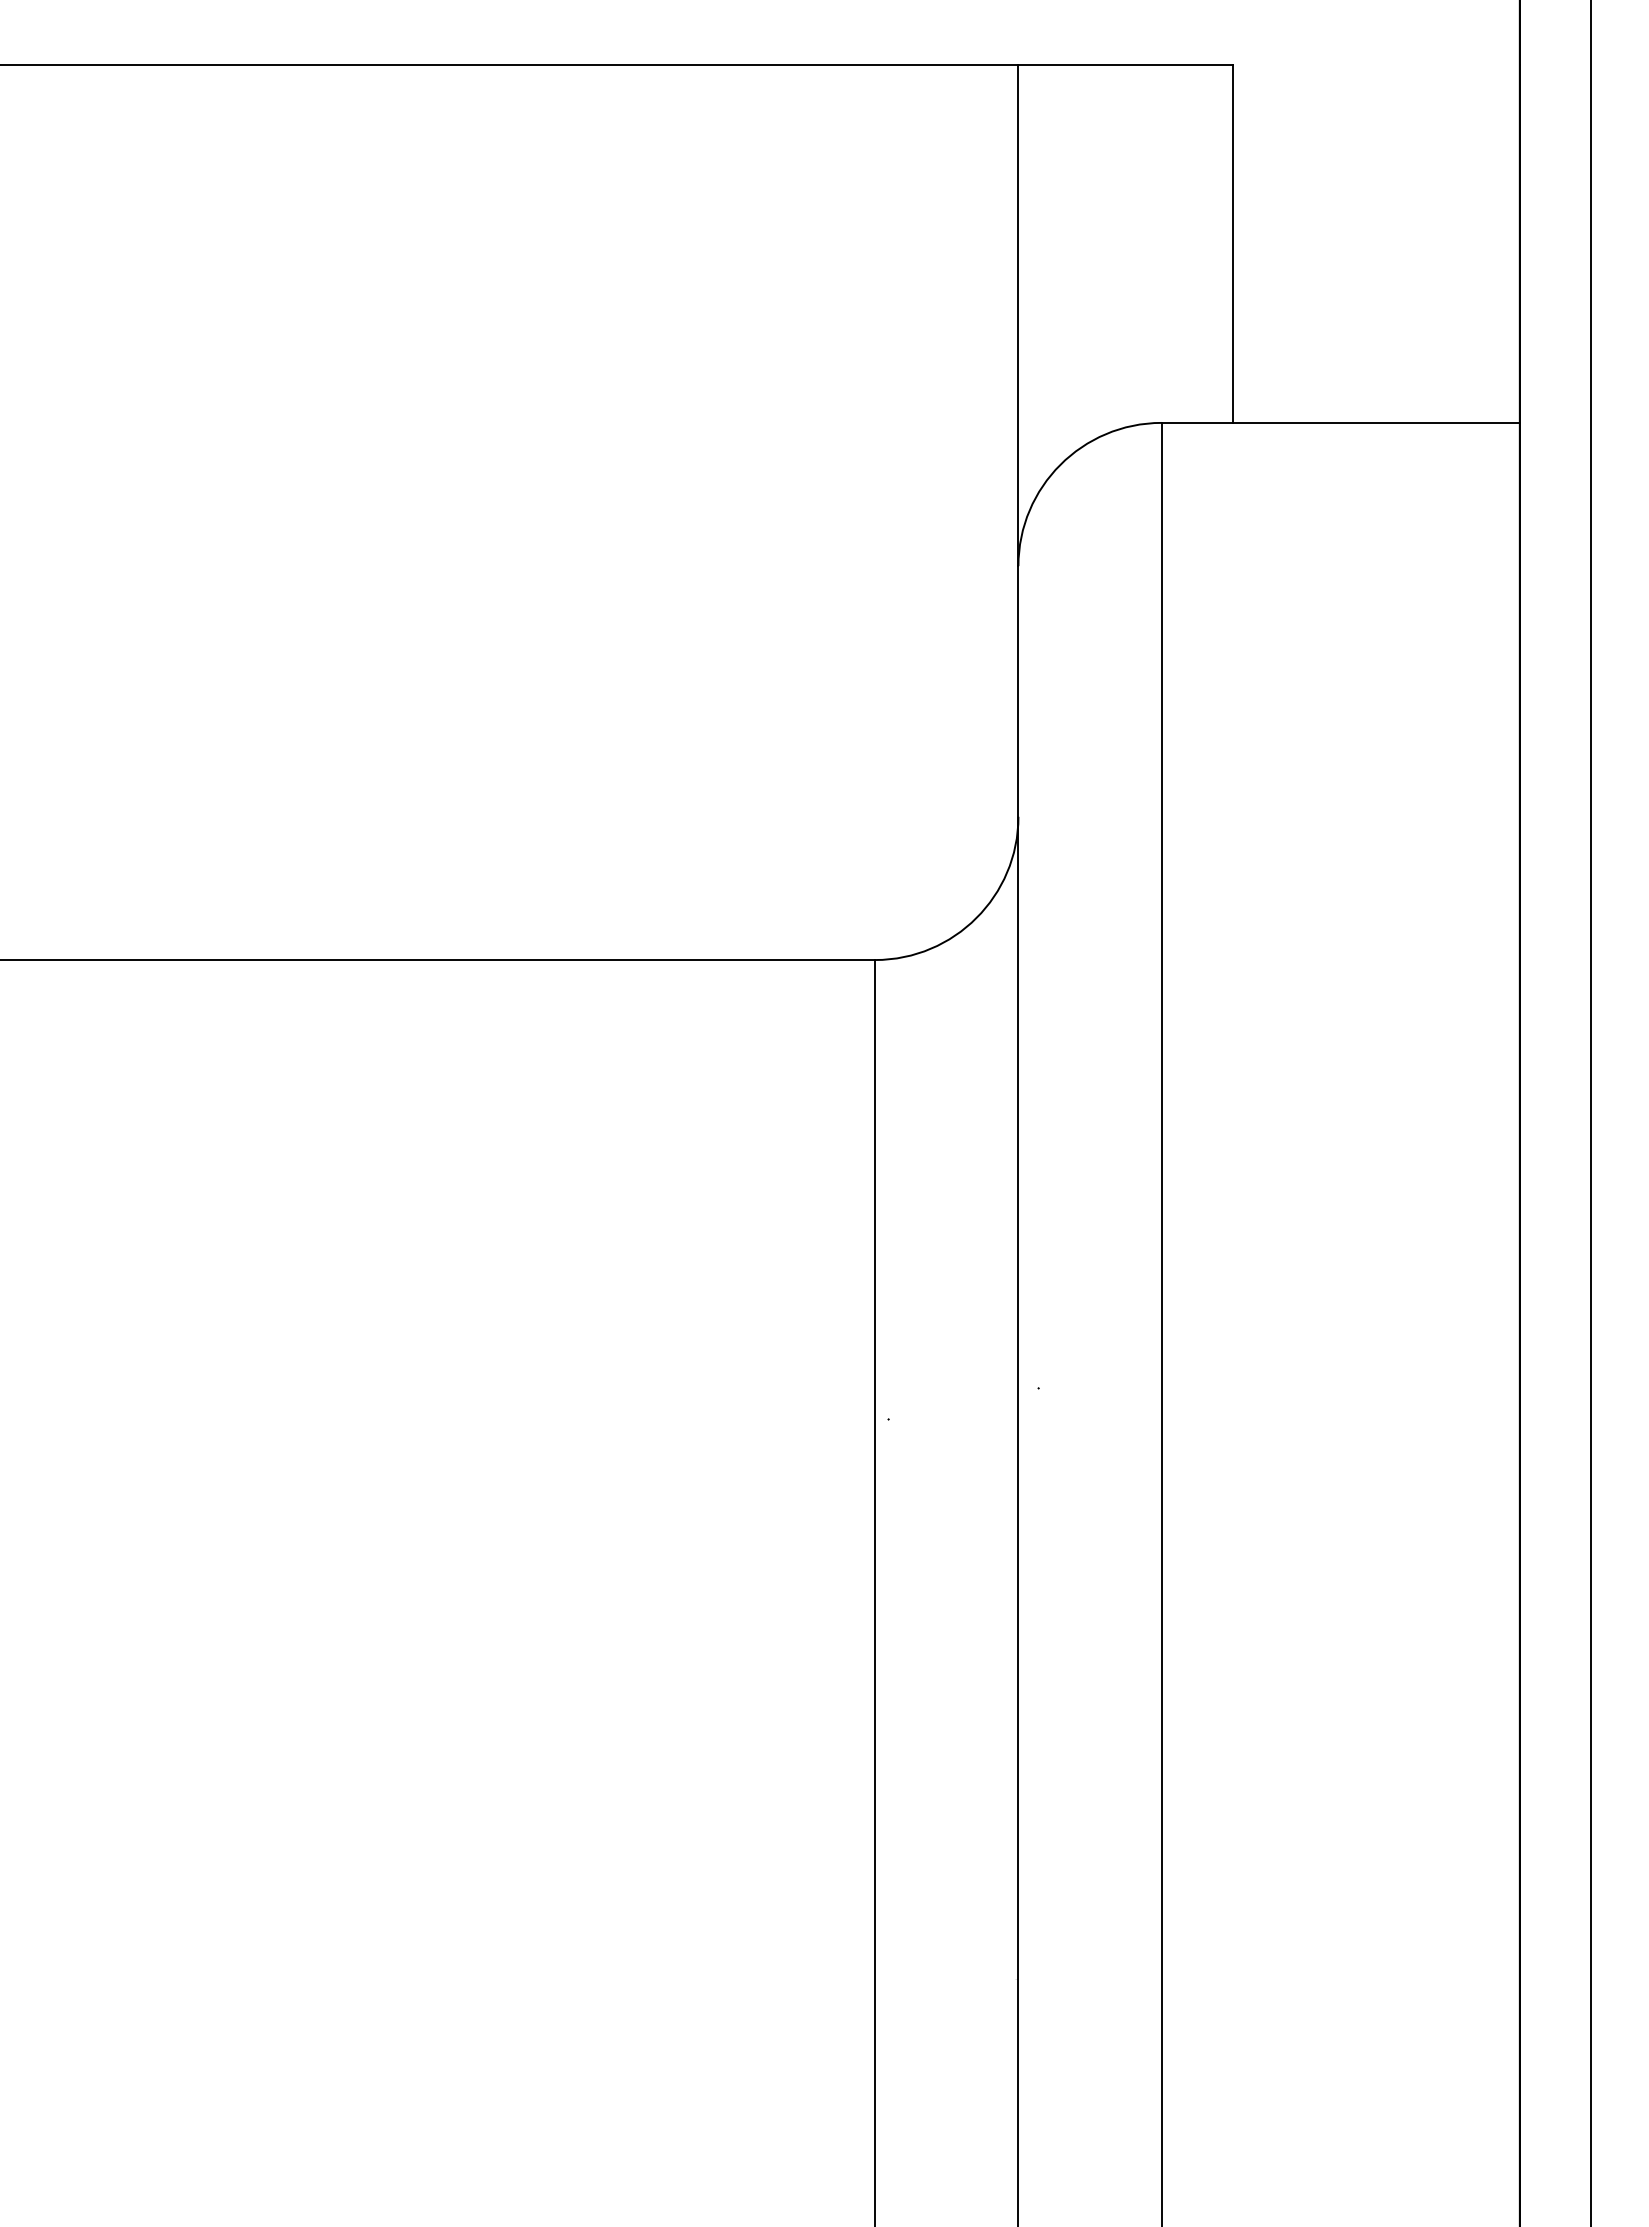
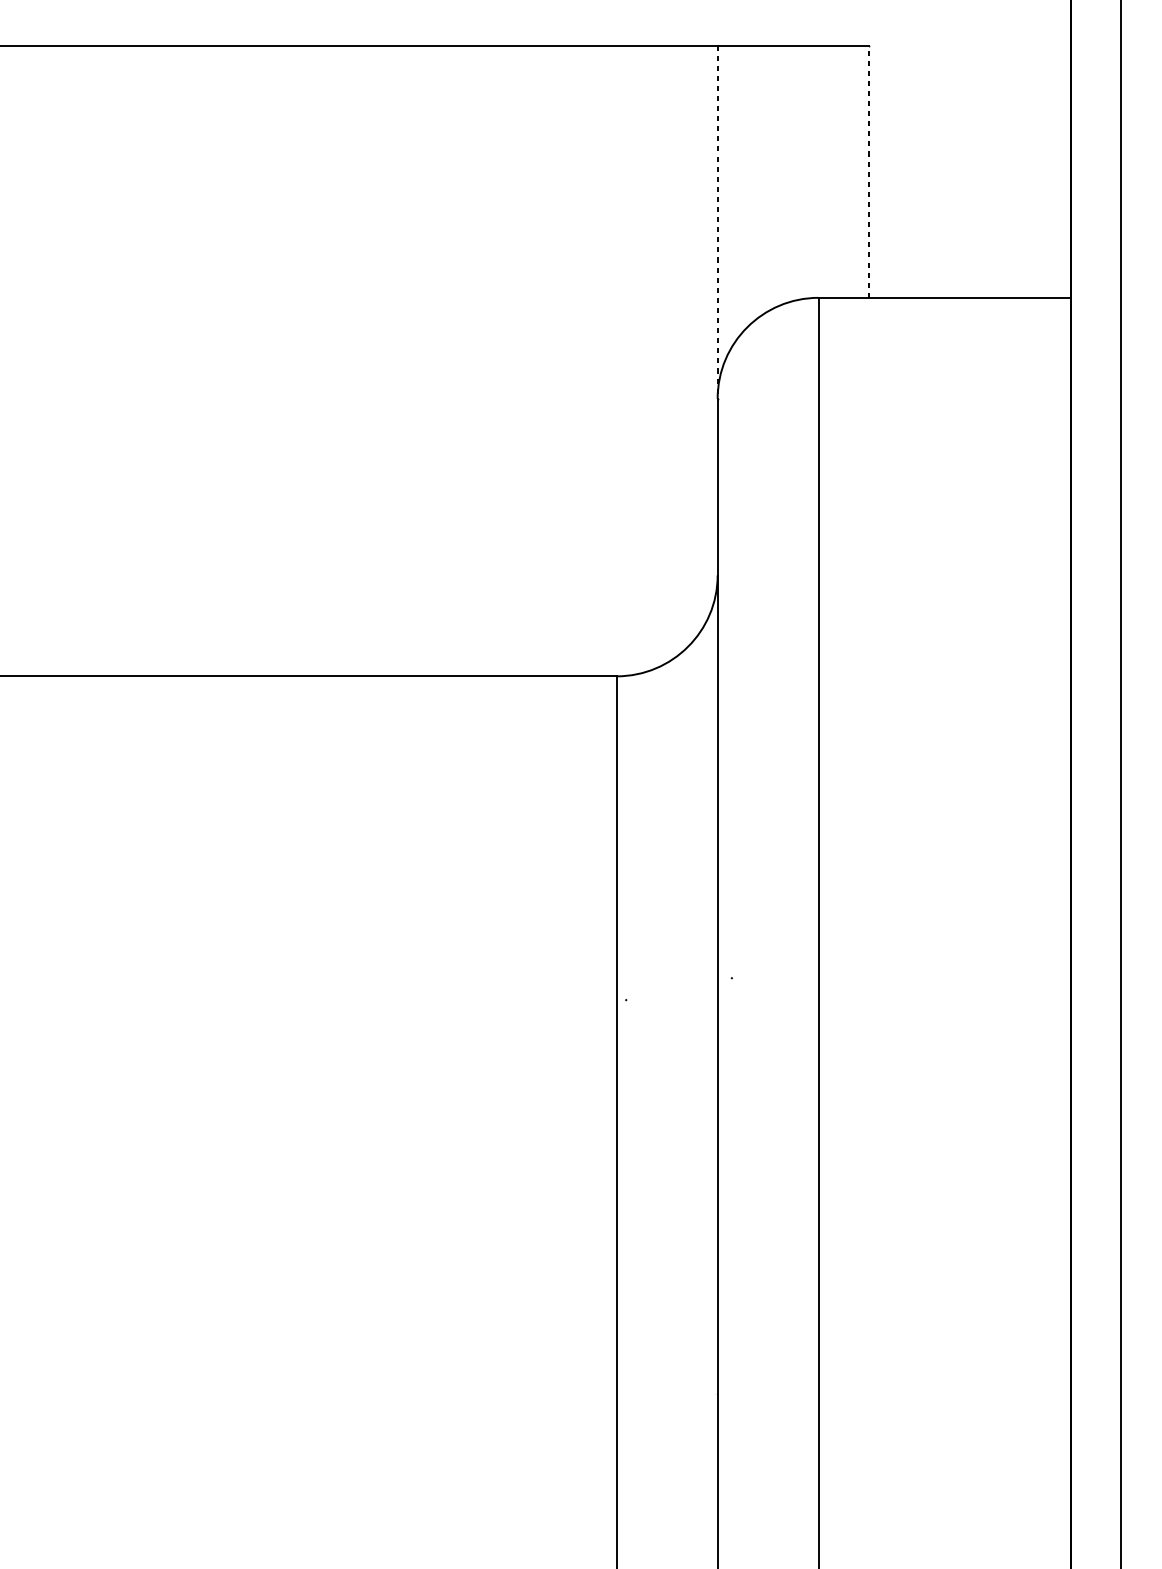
line: (1233, 243) -> (869, 171), solid -> dashed
line: (1018, 315) -> (717, 222), solid -> dashed

